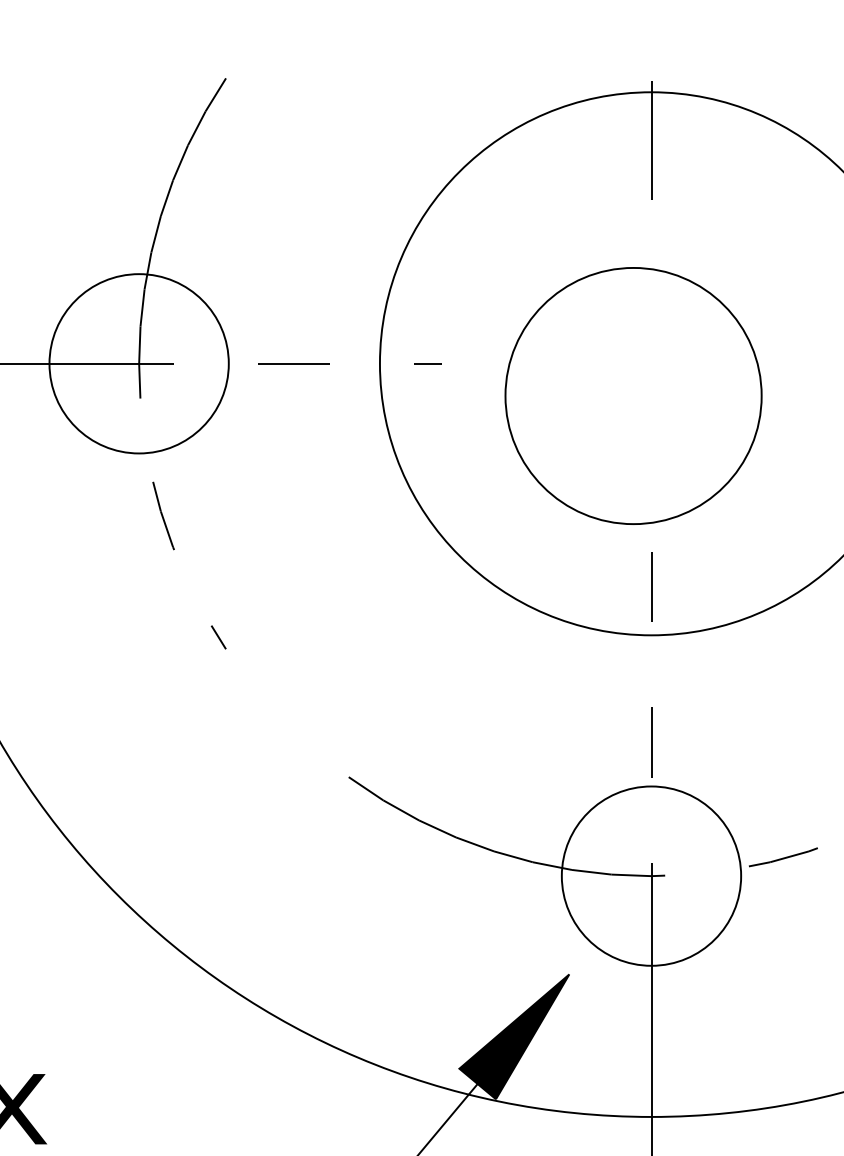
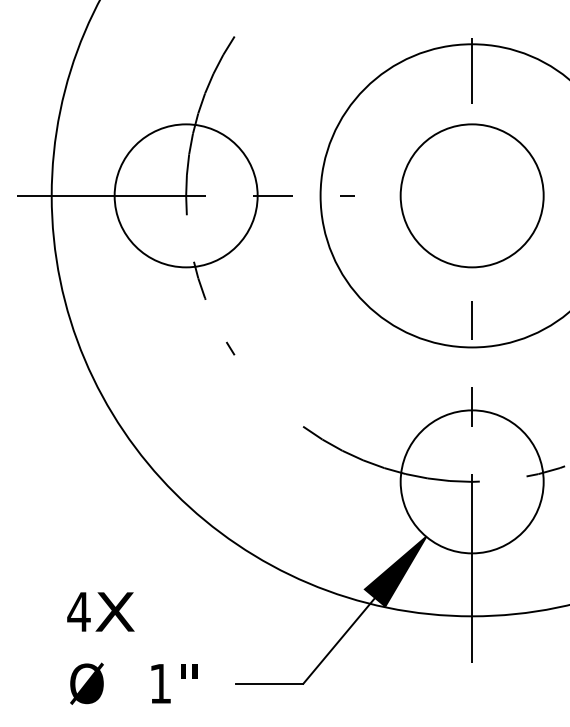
circle: (137, 363) -> (185, 195), size x1.43
circle: (632, 395) -> (471, 195), moved
circle: (650, 875) -> (471, 481), size x1.43

